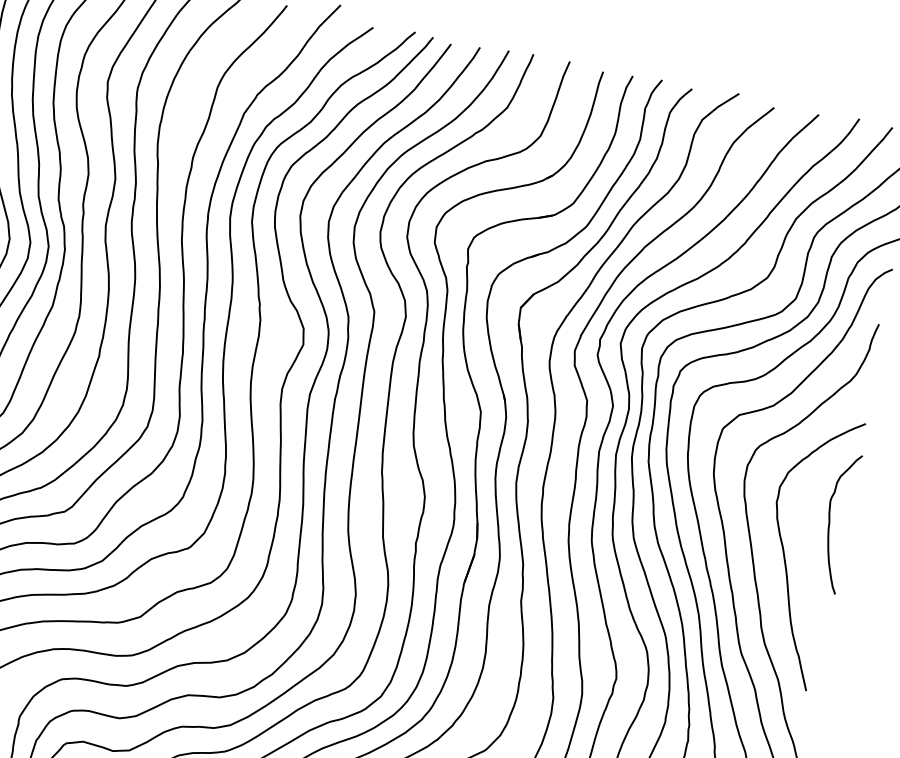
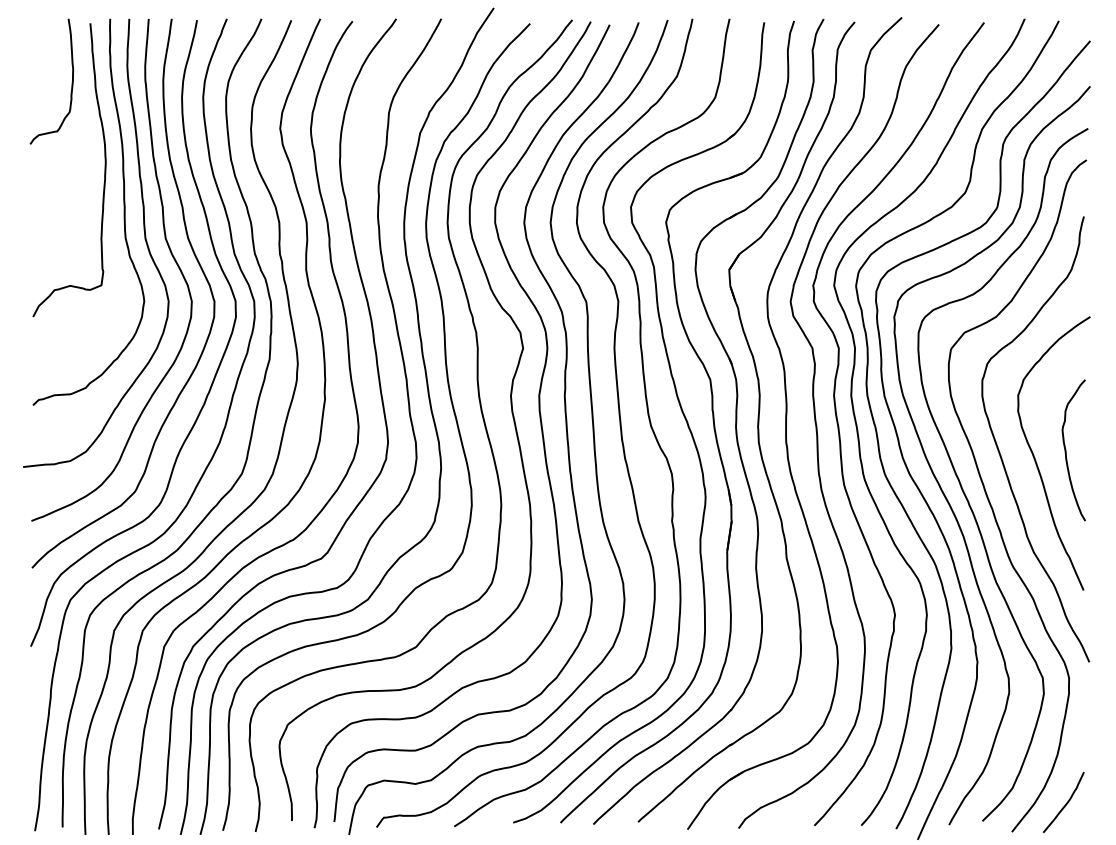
curve: (830, 521) -> (1066, 450), moved

